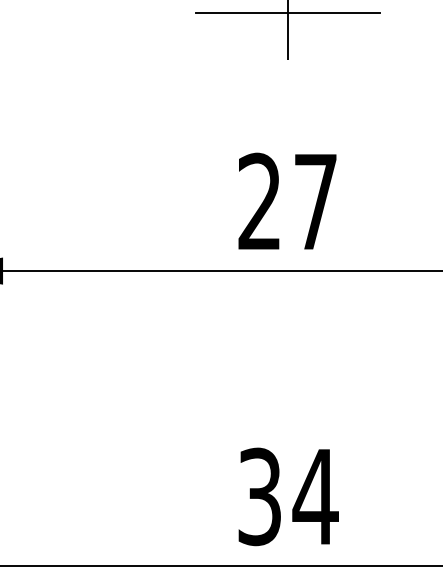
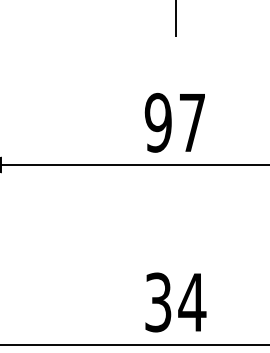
line: (287, 12) -> (175, 7), removed
text: (258, 201) -> (157, 122), 27 -> 97

